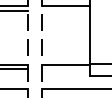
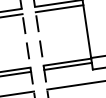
line: (65, 10) -> (59, 8), added
line: (65, 69) -> (68, 66), added

